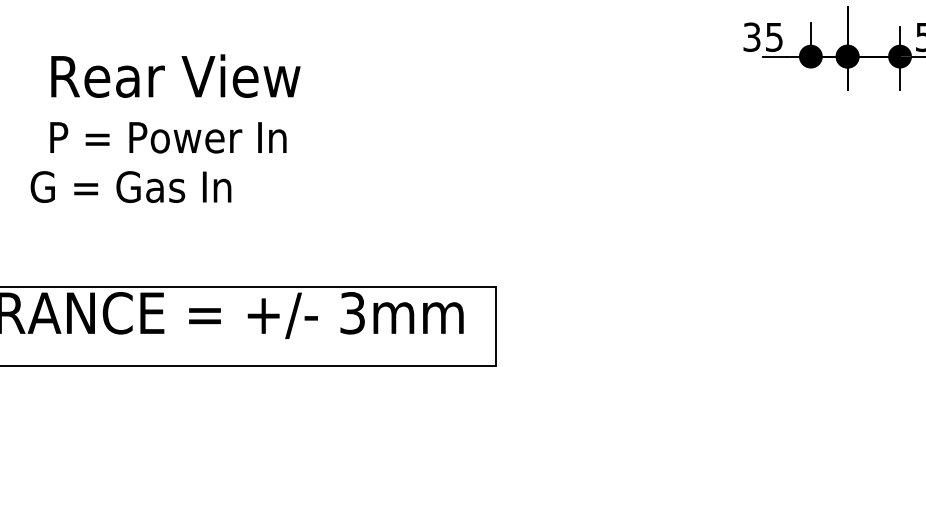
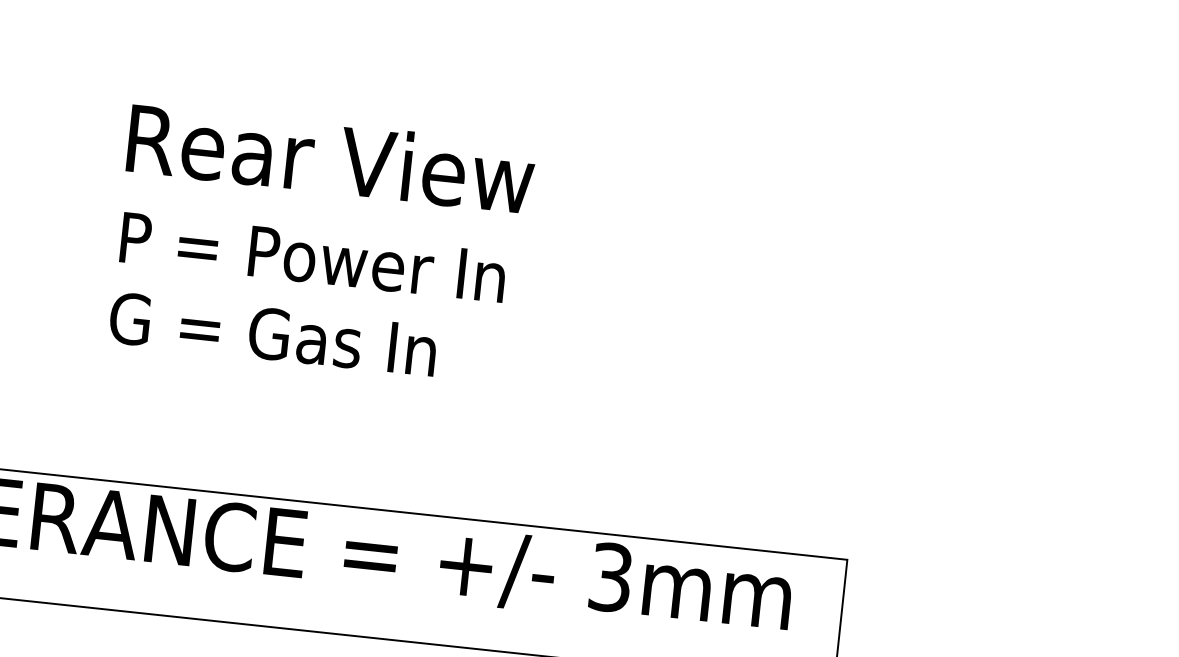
text: (175, 75) -> (330, 157), moved
text: (168, 137) -> (313, 257), moved

